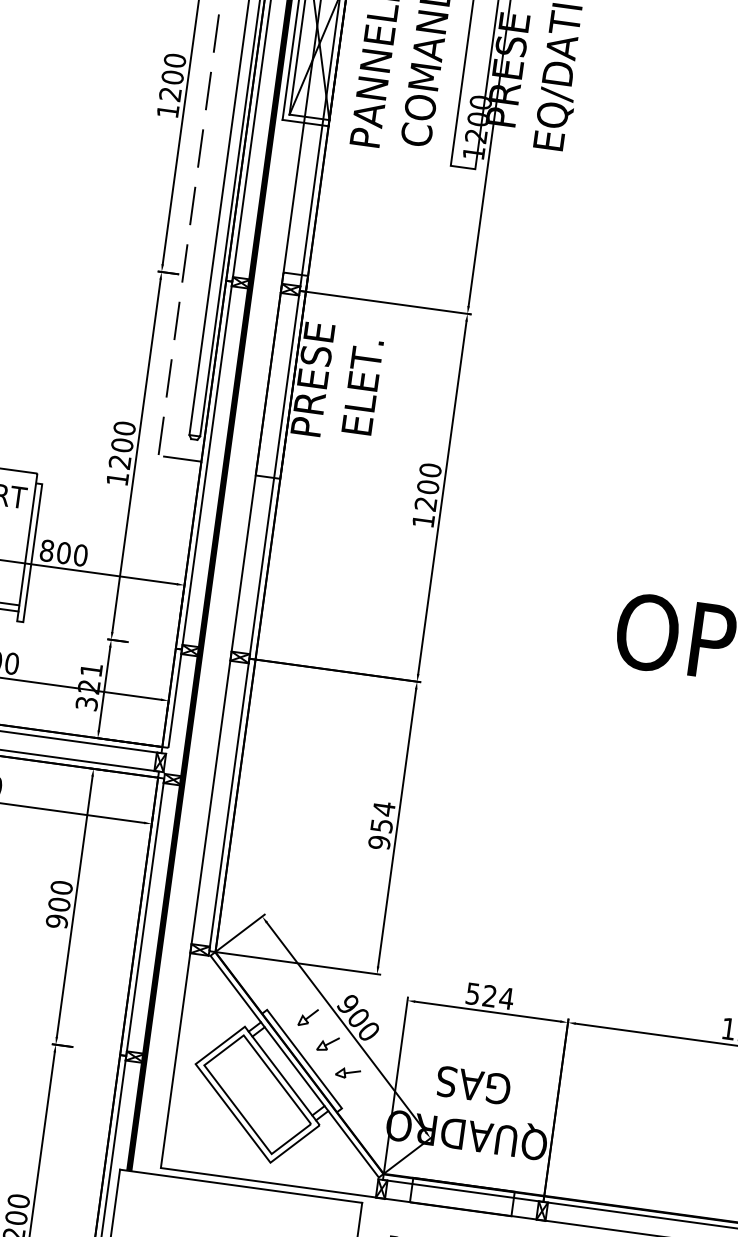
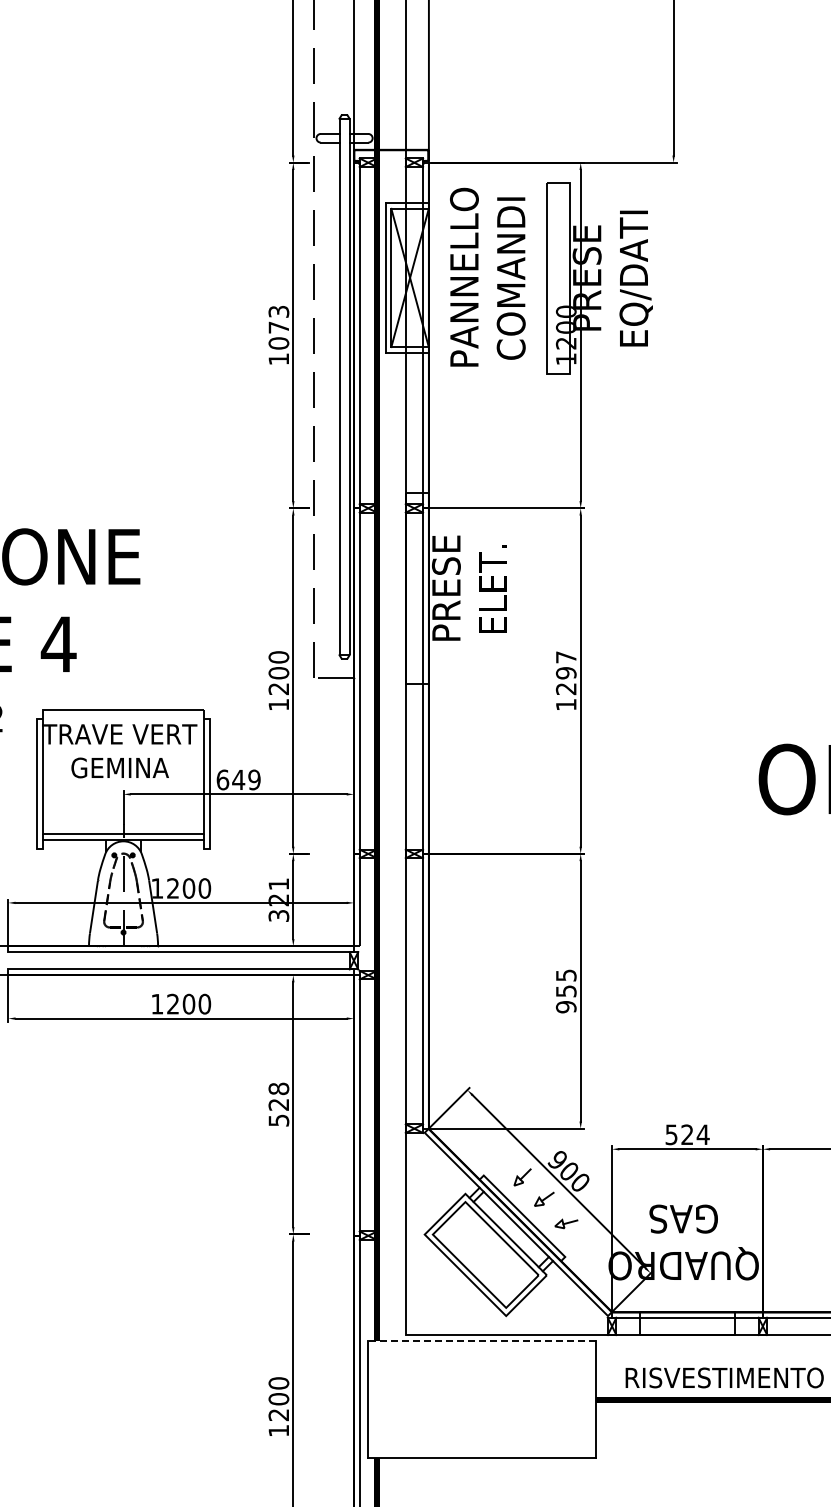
text: (172, 77) -> (278, 327), 1200 -> 1073
text: (428, 478) -> (565, 665), 1200 -> 1297
text: (63, 552) -> (238, 779), 800 -> 649
text: (384, 809) -> (566, 975), 954 -> 955
text: (58, 904) -> (278, 1104), 900 -> 528
line: (241, 1186) -> (482, 1341), solid -> dashed

